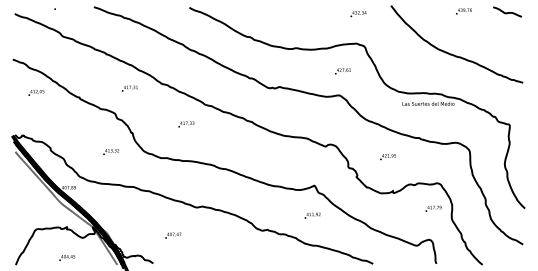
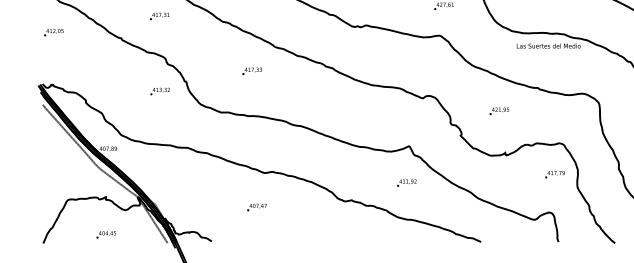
text: (129, 88) -> (159, 16), moved
text: (36, 92) -> (53, 32), moved
text: (110, 151) -> (159, 90), moved
text: (173, 235) -> (257, 207), moved

